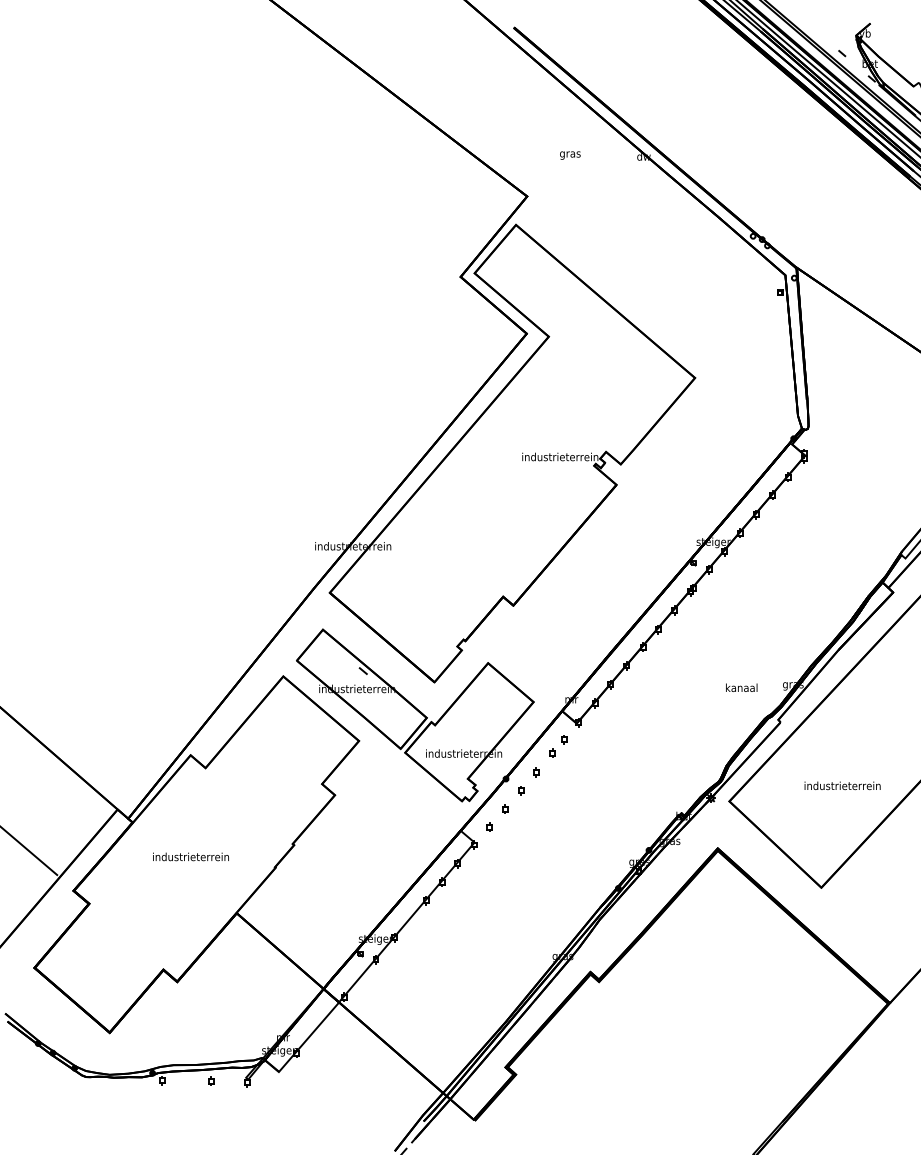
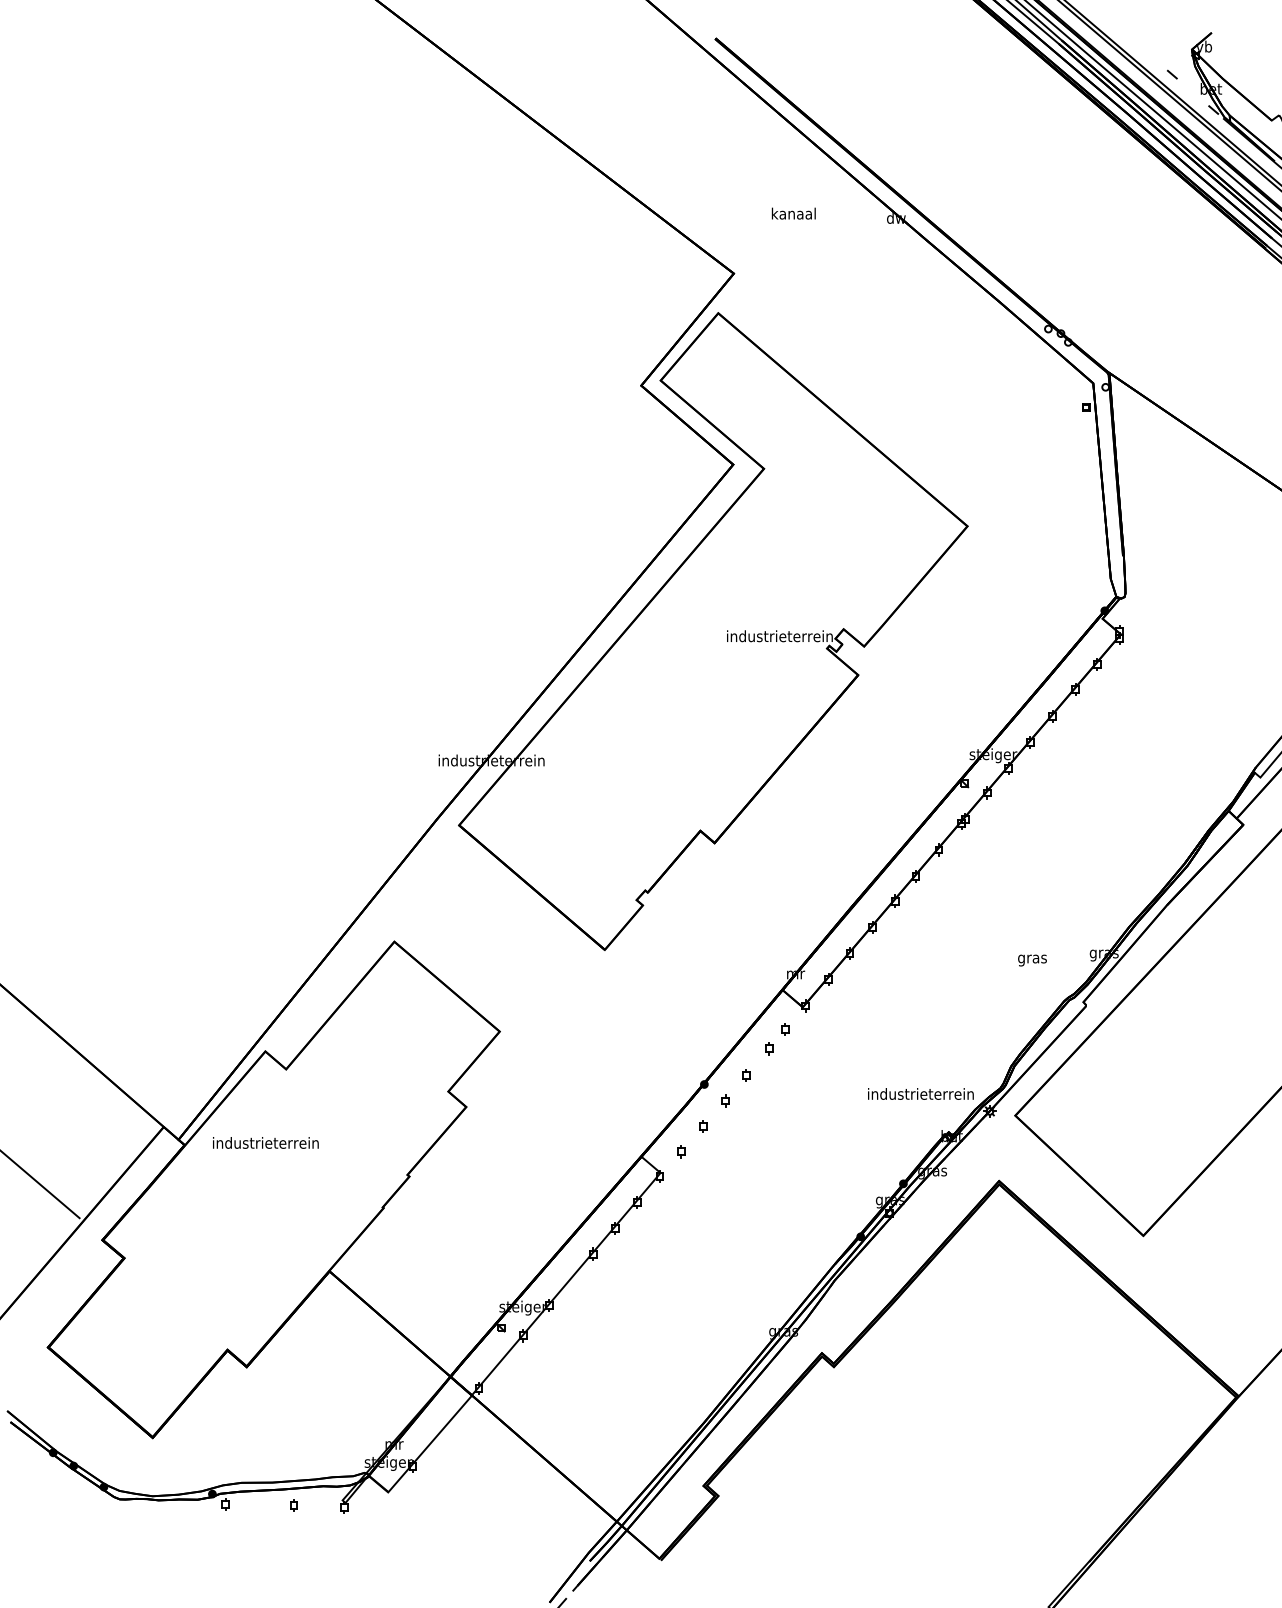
text: (570, 154) -> (793, 214), gras -> kanaal
text: (741, 688) -> (1032, 958), kanaal -> gras
part: (414, 715) -> (577, 995), removed
text: (842, 785) -> (920, 1093), moved
text: (190, 856) -> (265, 1142), moved

